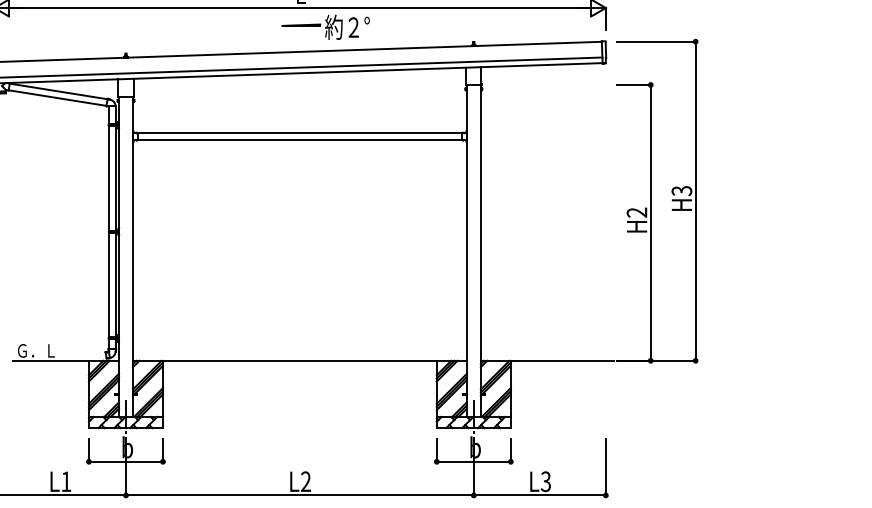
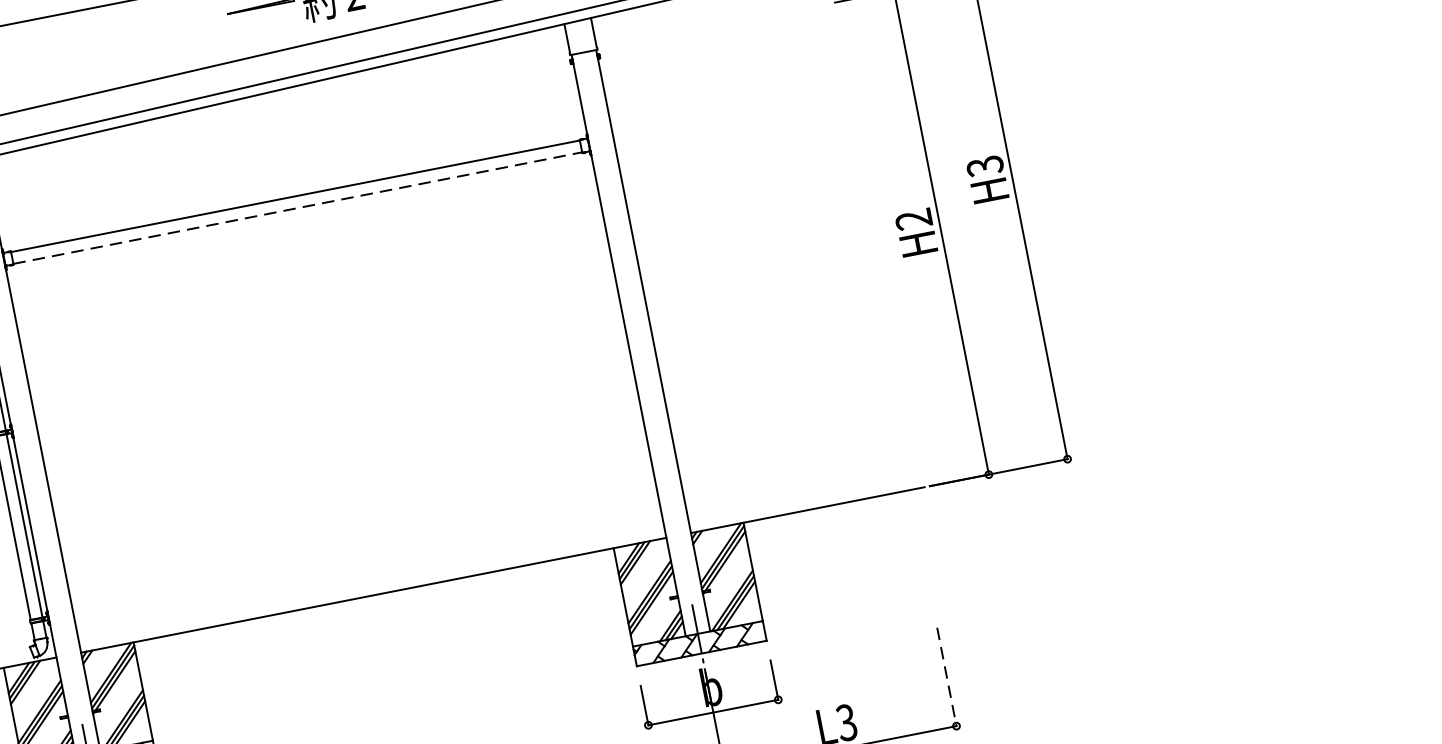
line: (300, 139) -> (298, 207), solid -> dashed
line: (605, 467) -> (946, 677), solid -> dashed

